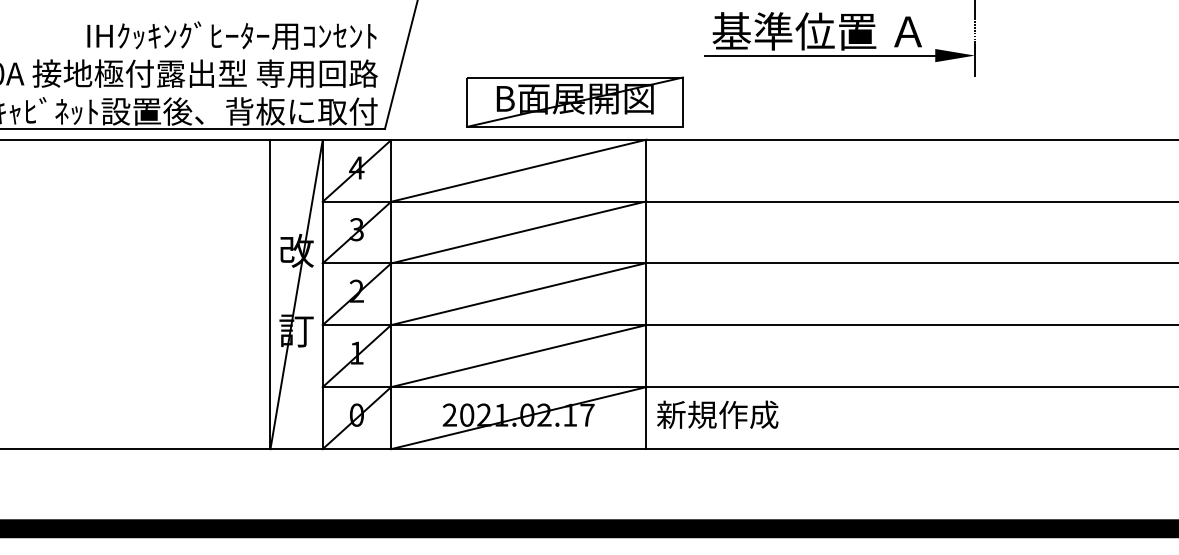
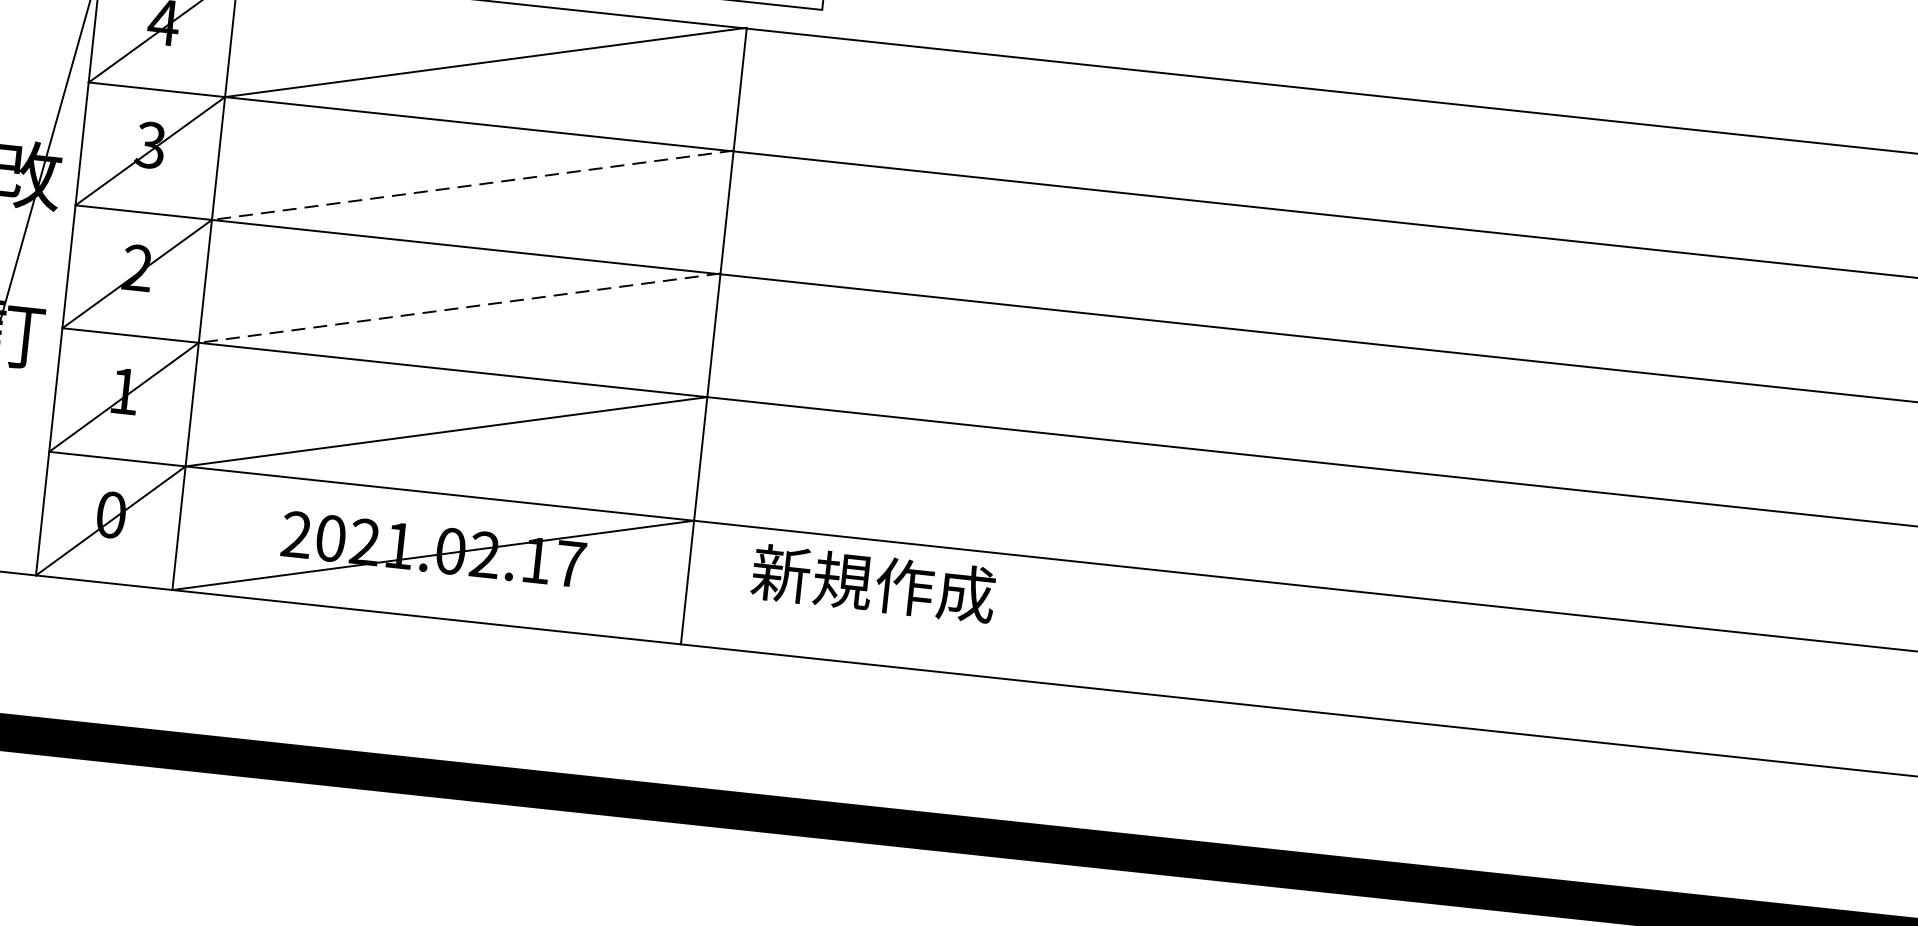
line: (518, 232) -> (472, 185), solid -> dashed
line: (518, 294) -> (459, 308), solid -> dashed
text: (717, 414) -> (873, 582), moved

